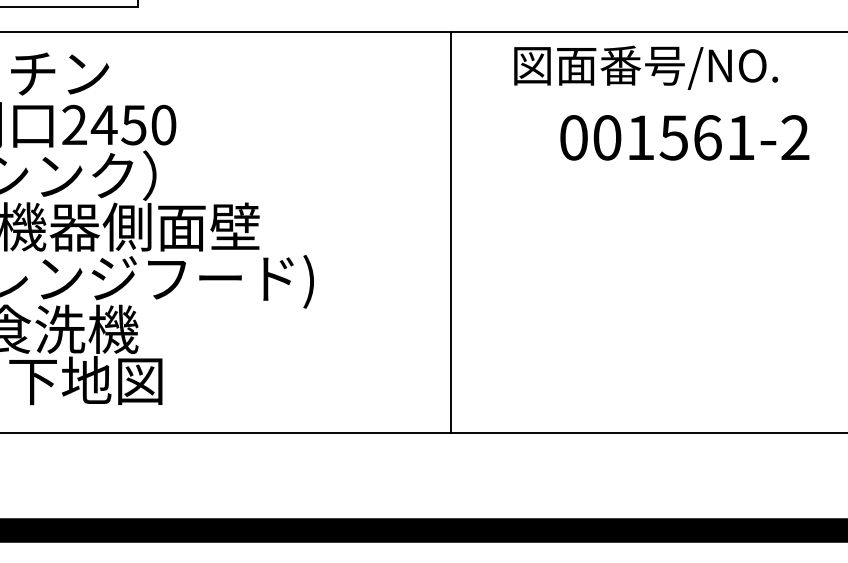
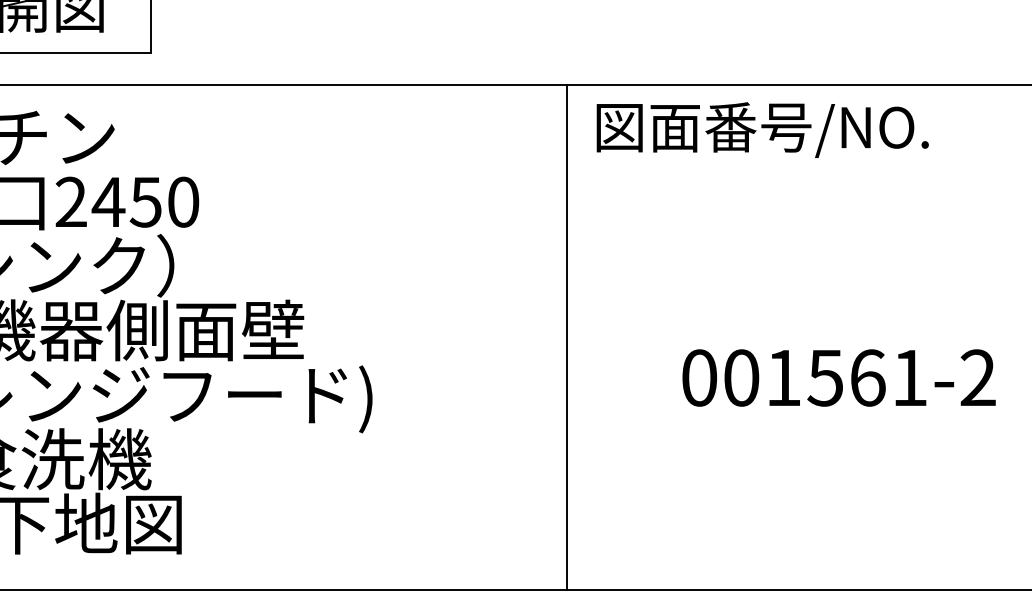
text: (646, 67) -> (763, 129), moved
text: (684, 137) -> (838, 377), moved
line: (450, 232) -> (566, 337), moved

